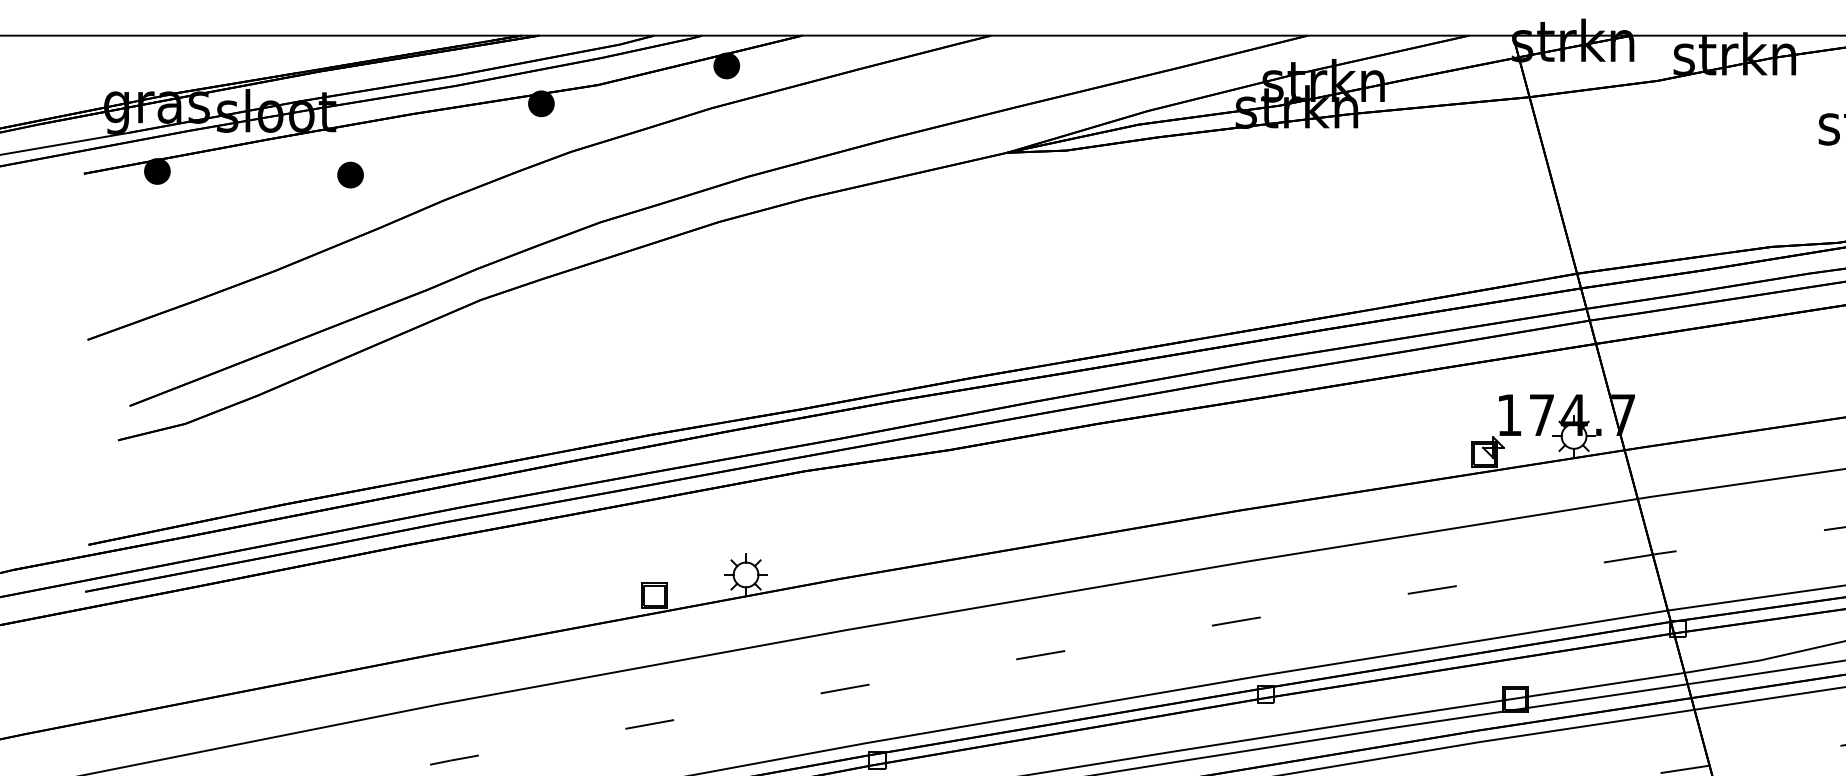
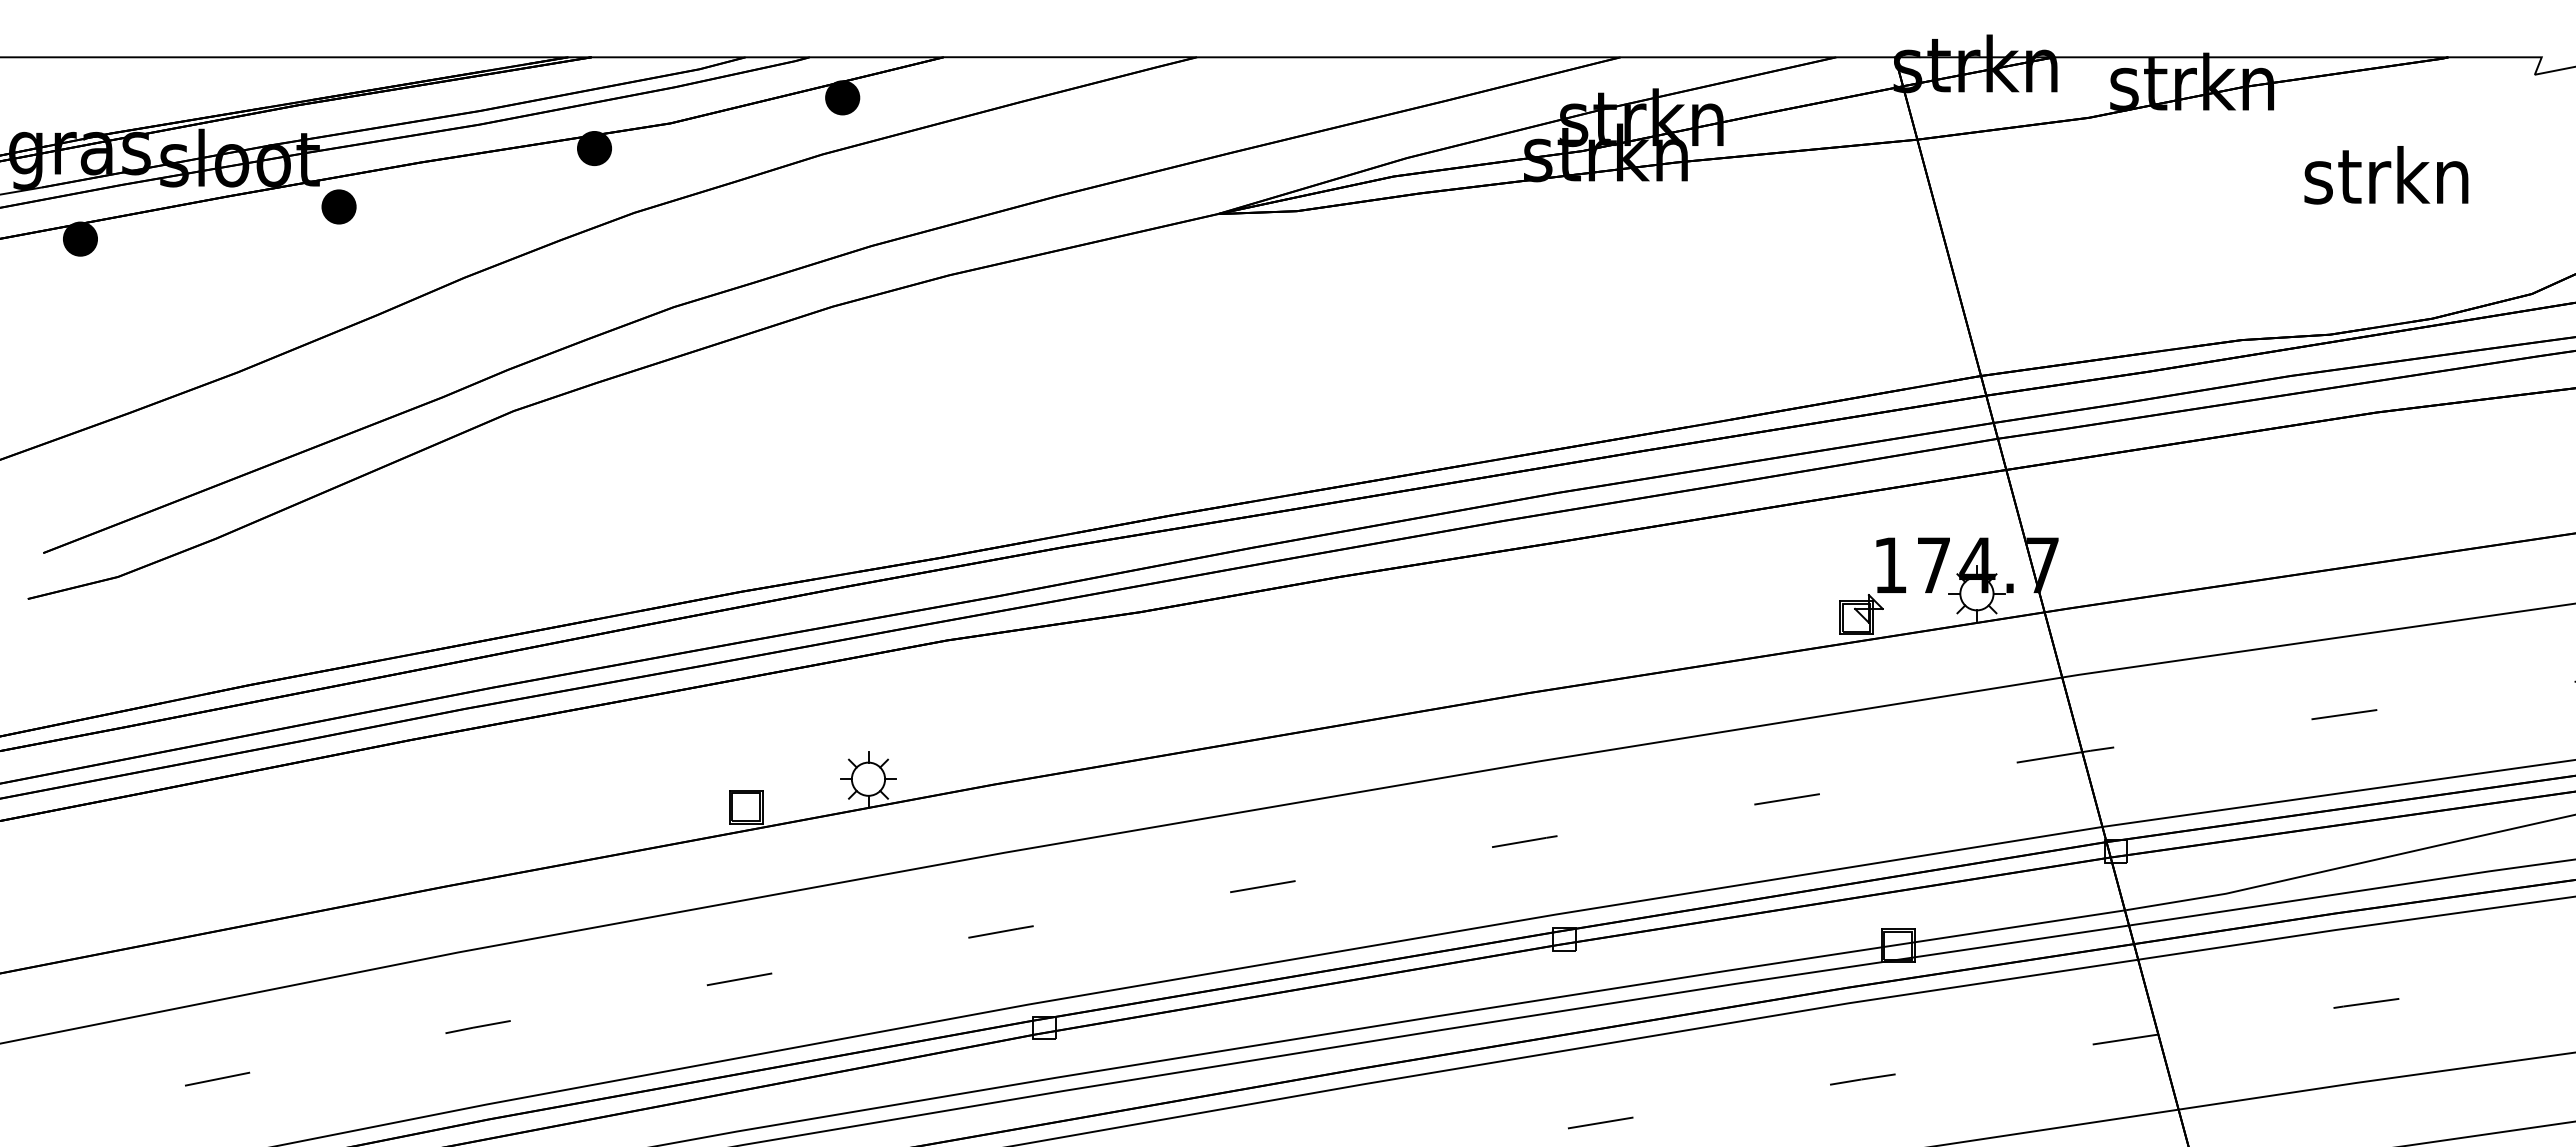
part: (350, 174) -> (338, 206), moved

